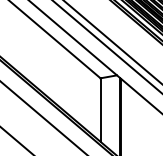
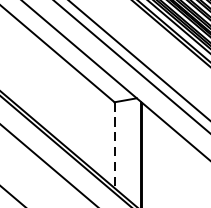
line: (100, 110) -> (114, 145), solid -> dashed

